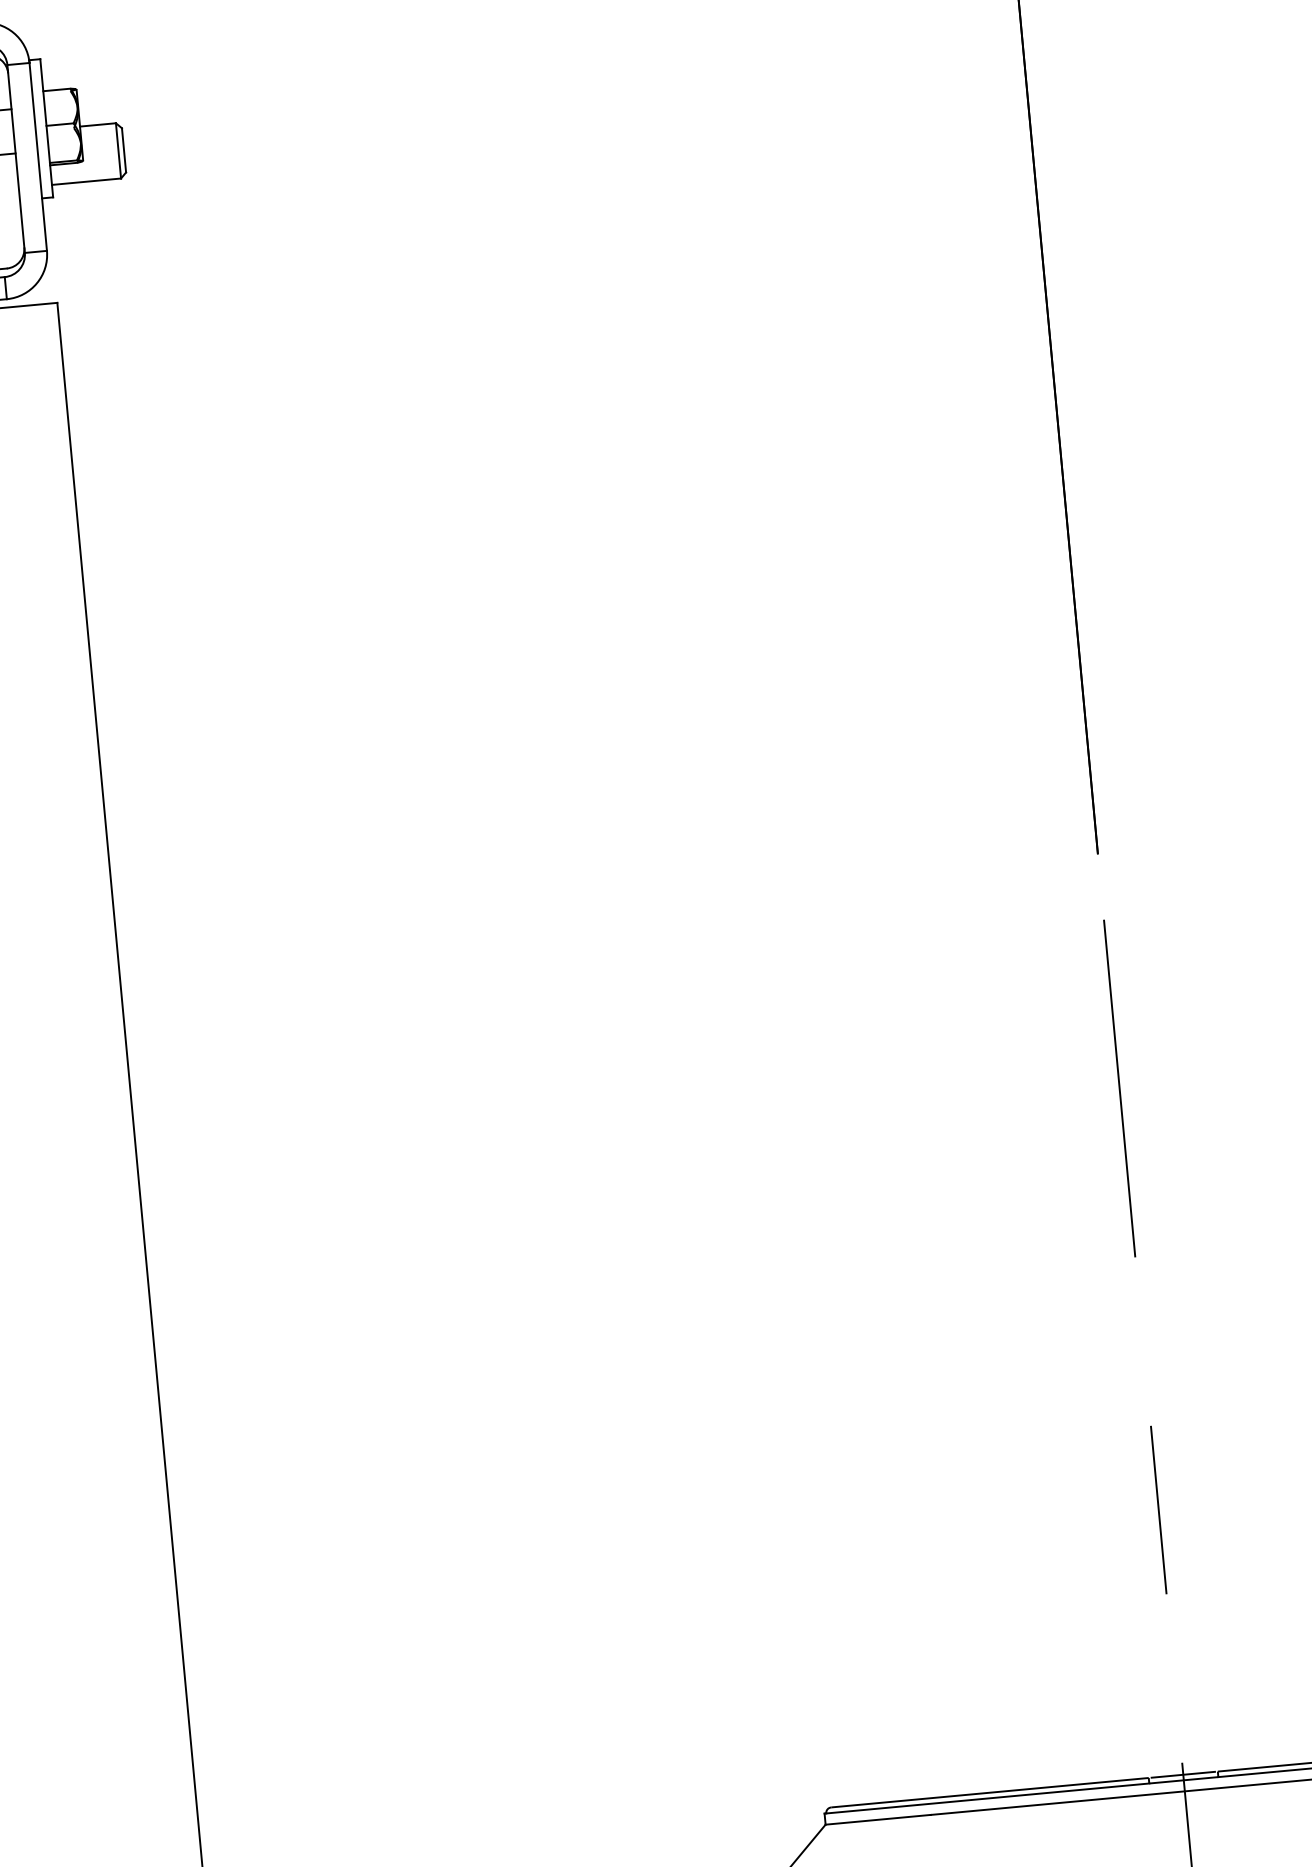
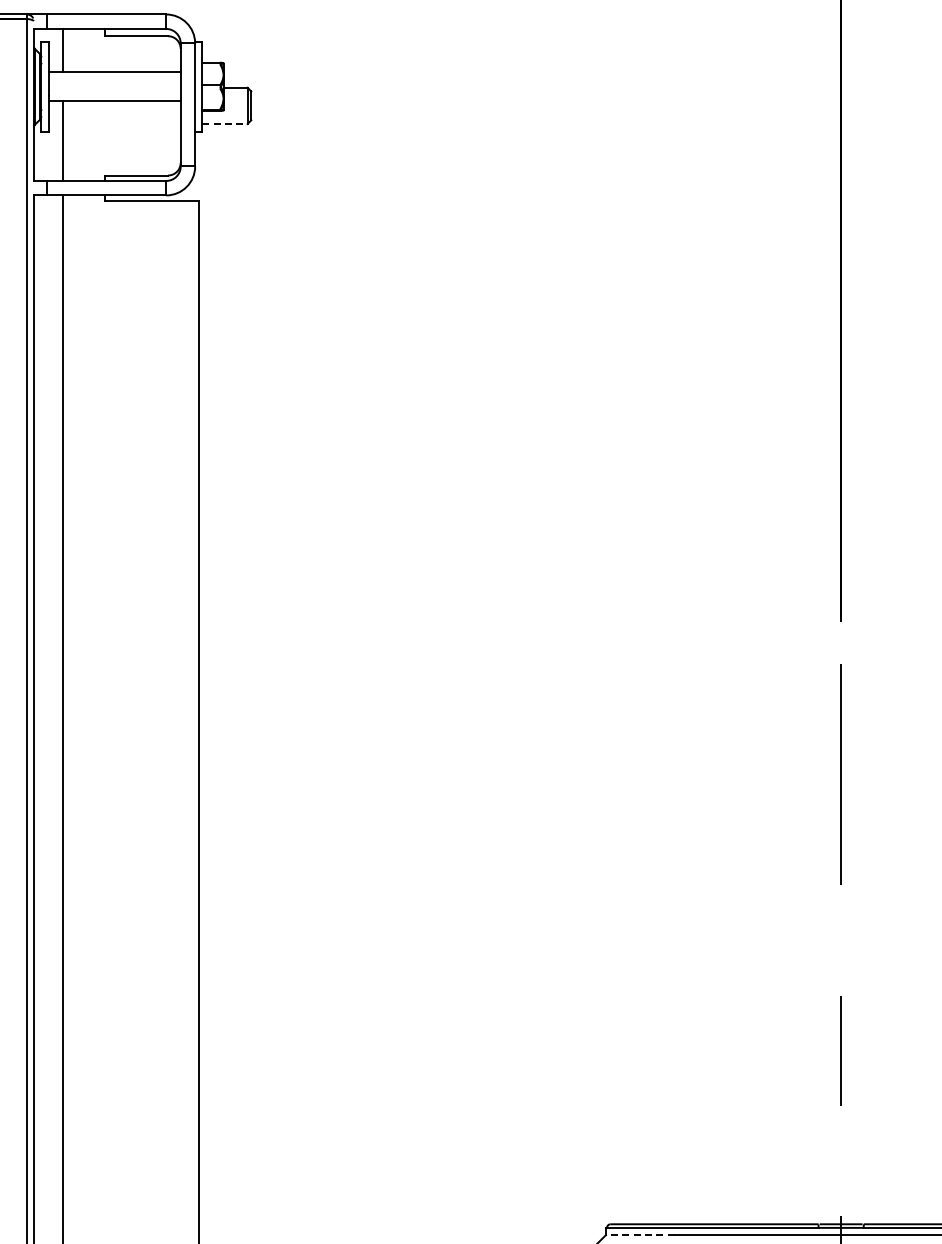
line: (87, 180) -> (225, 123), solid -> dashed
line: (876, 1820) -> (639, 1235), solid -> dashed

